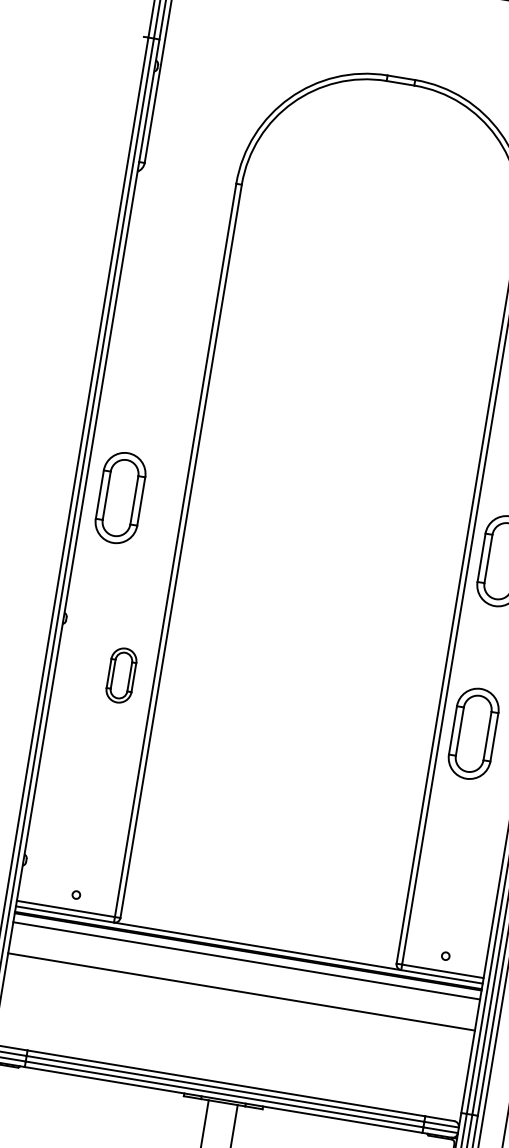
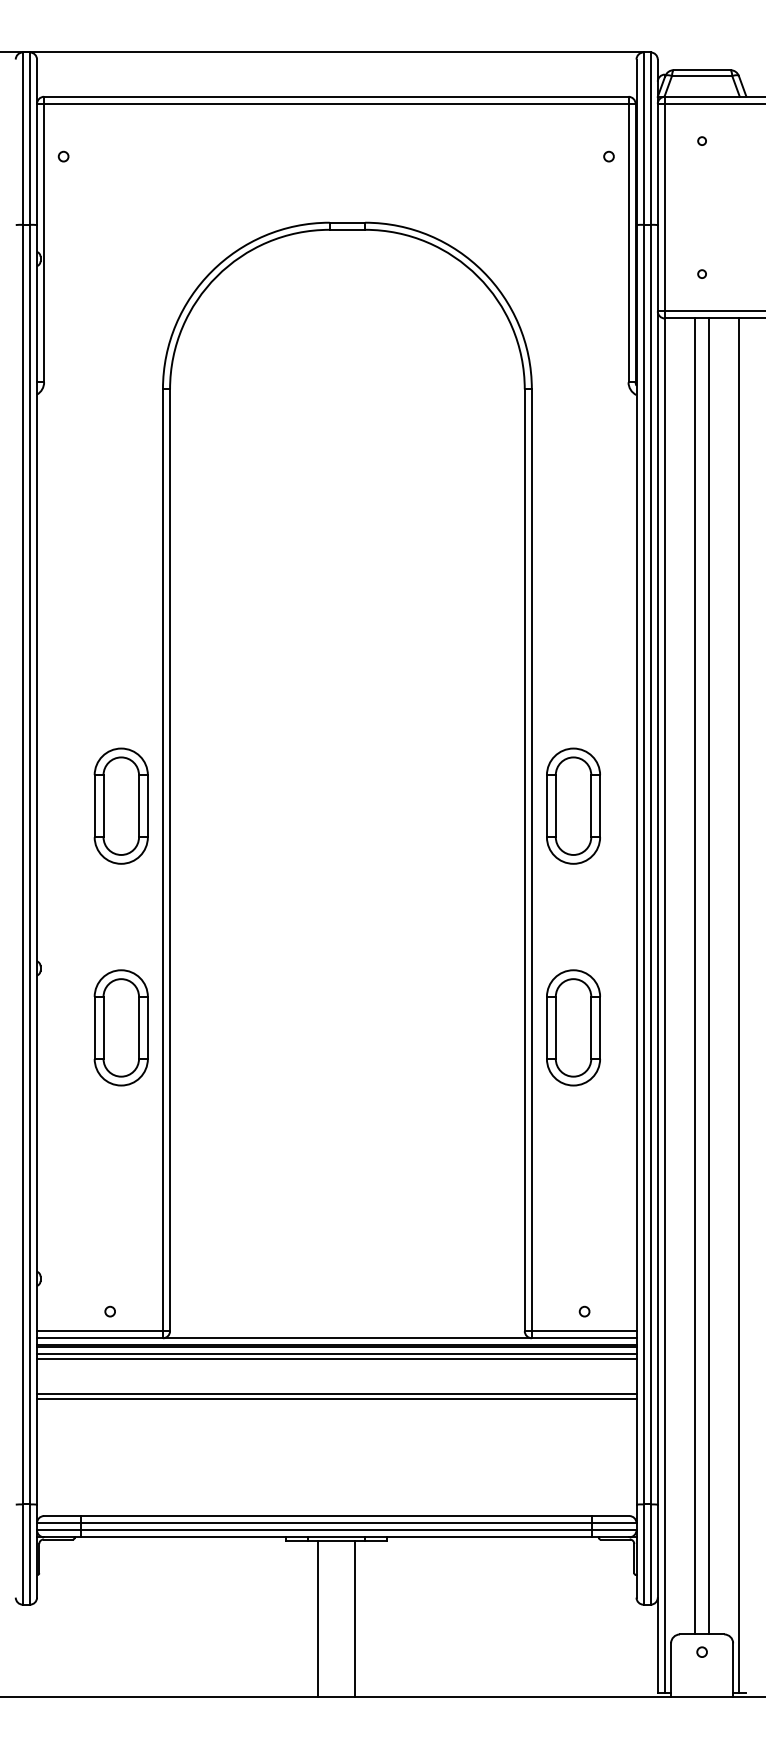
part: (120, 497) -> (120, 805), moved
part: (121, 675) -> (120, 1027), size x1.67
line: (247, 957) -> (336, 1354), added
line: (241, 988) -> (336, 1394), added

